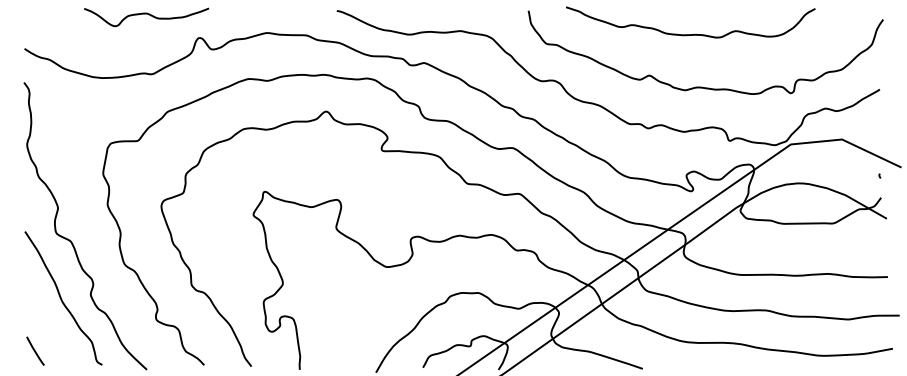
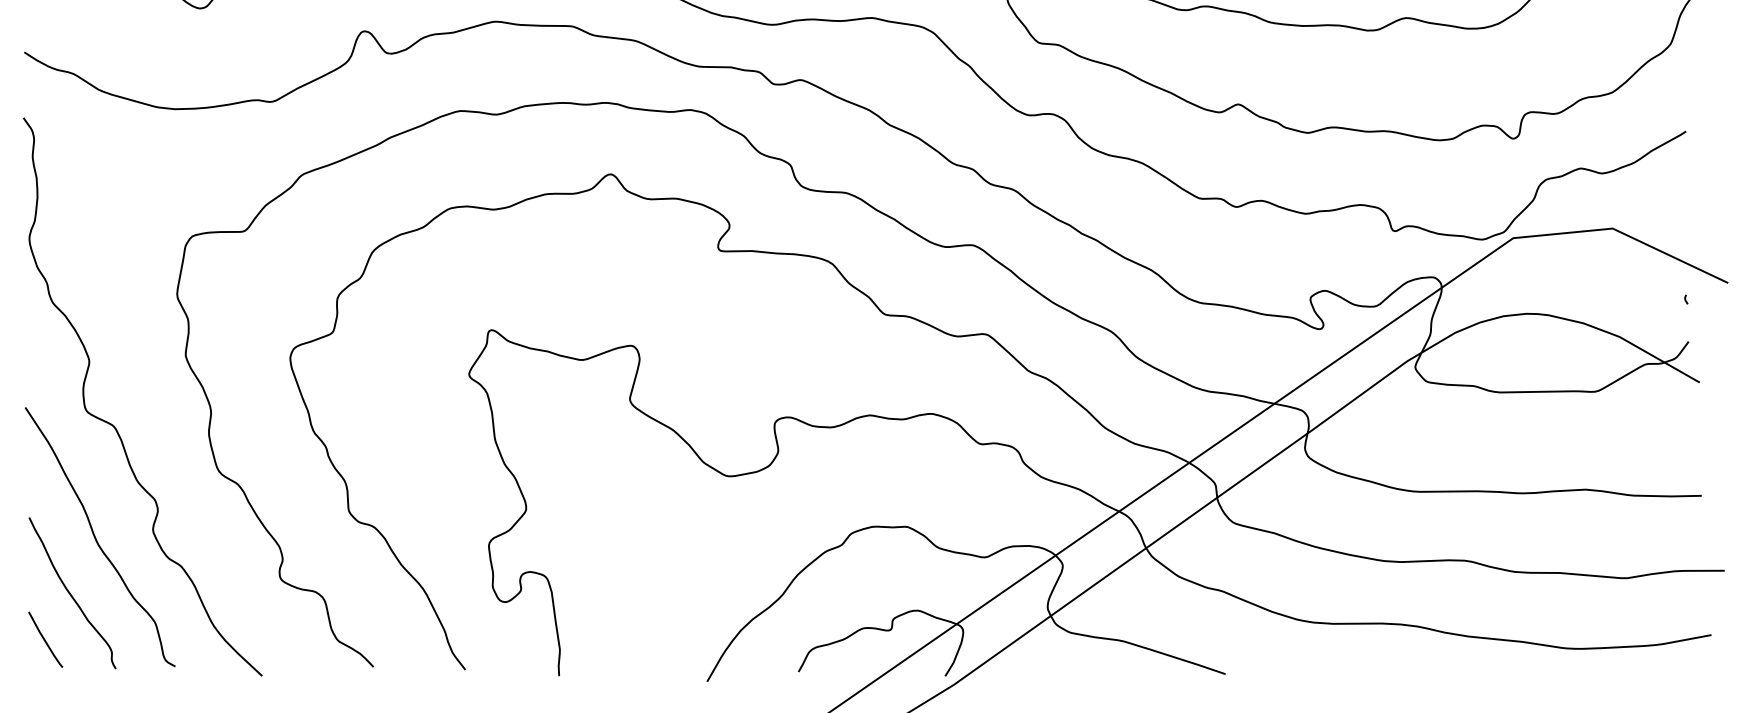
curve: (49, 327) -> (72, 593), added

